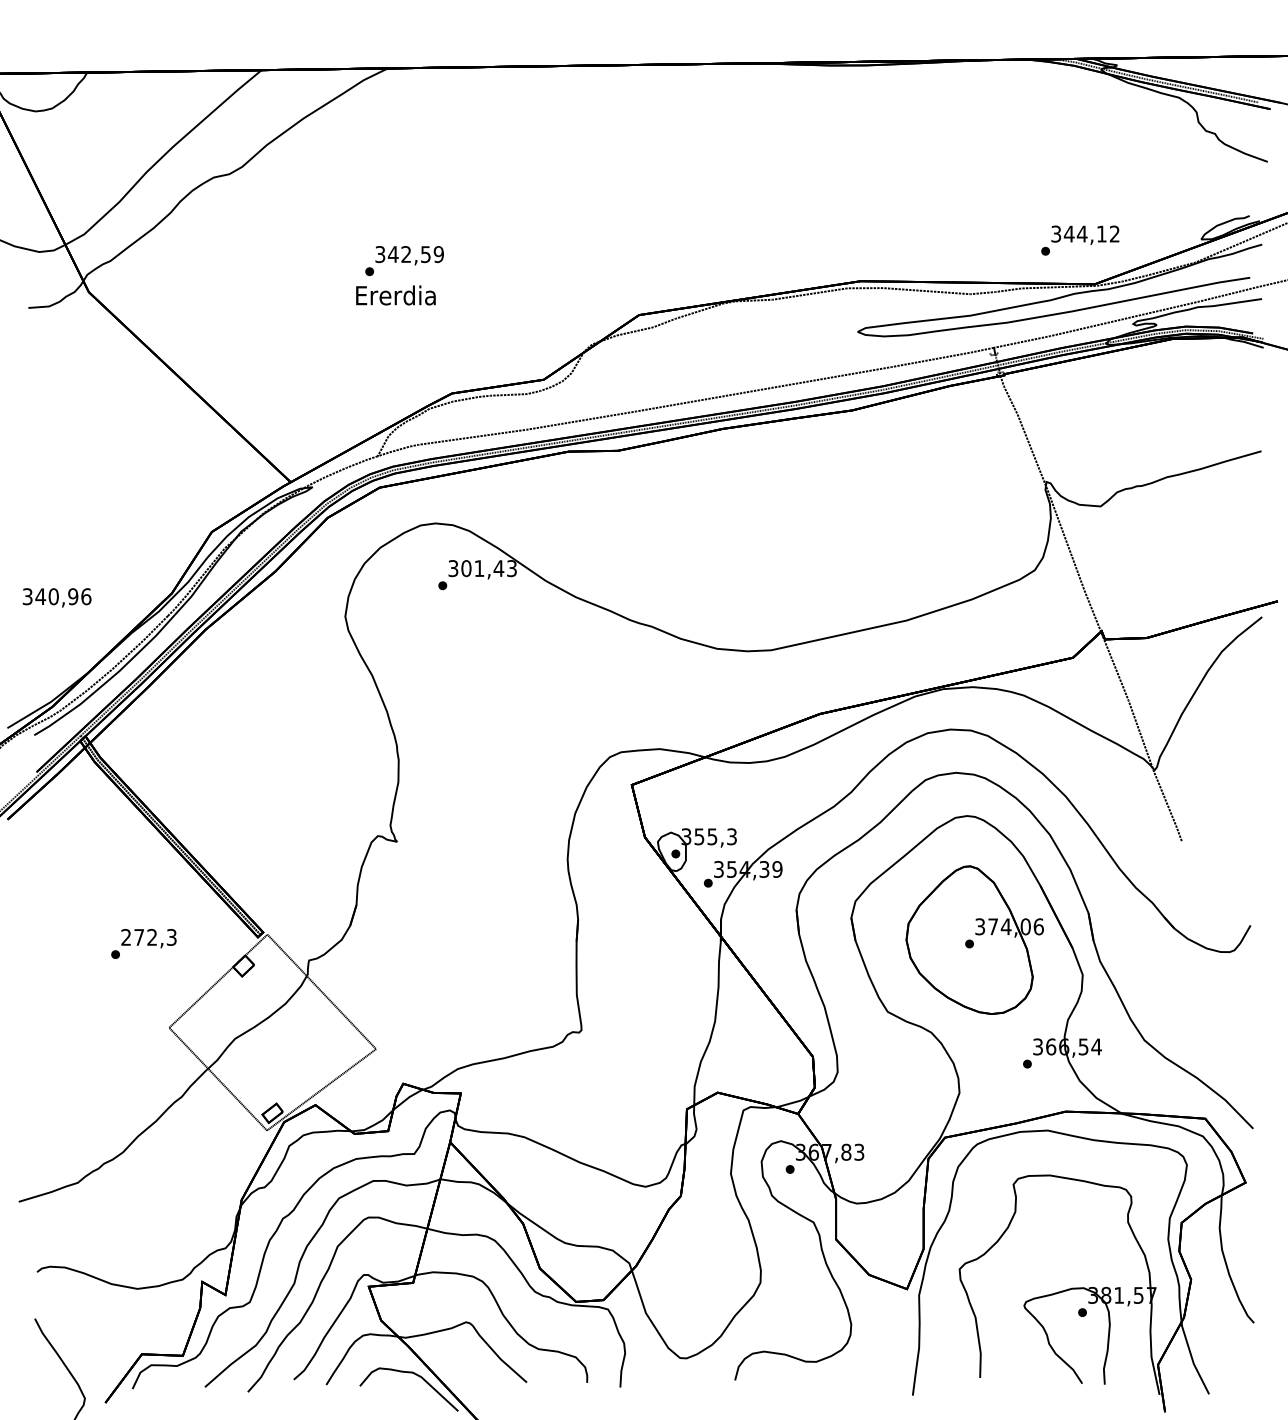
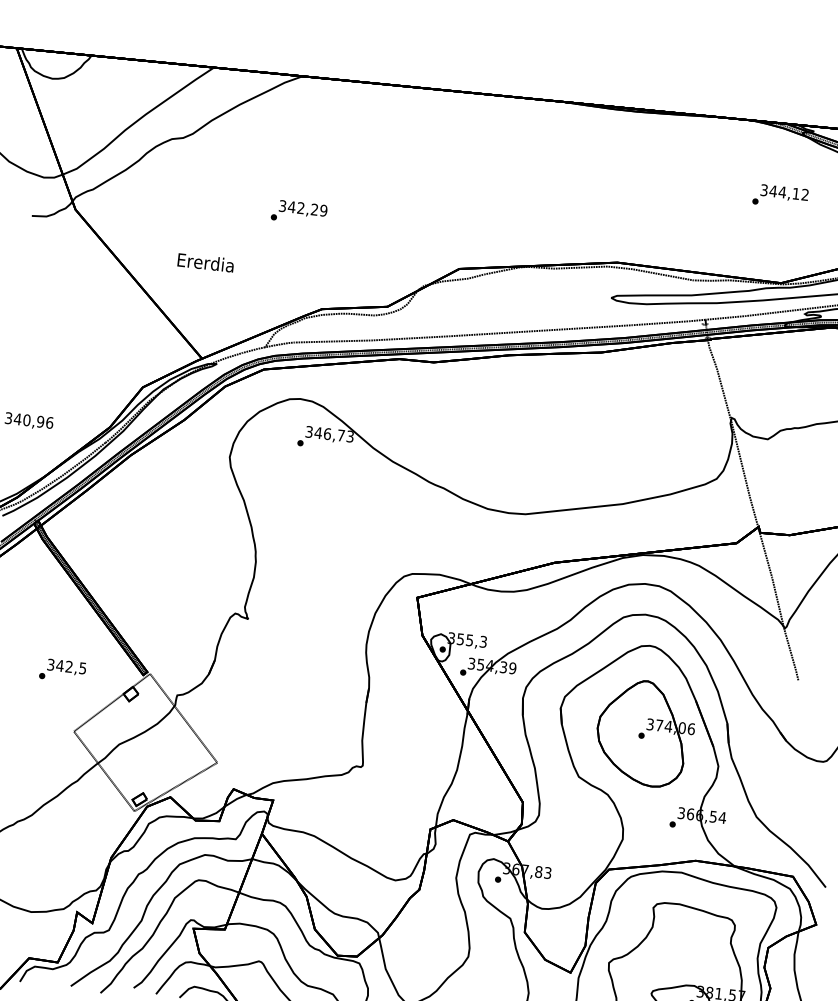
text: (1080, 240) -> (780, 196), moved
text: (425, 254) -> (314, 209), 342,59 -> 342,29
text: (395, 295) -> (205, 262), moved
text: (482, 568) -> (329, 434), 301,43 -> 346,73
text: (148, 936) -> (66, 665), 272,3 -> 342,5

